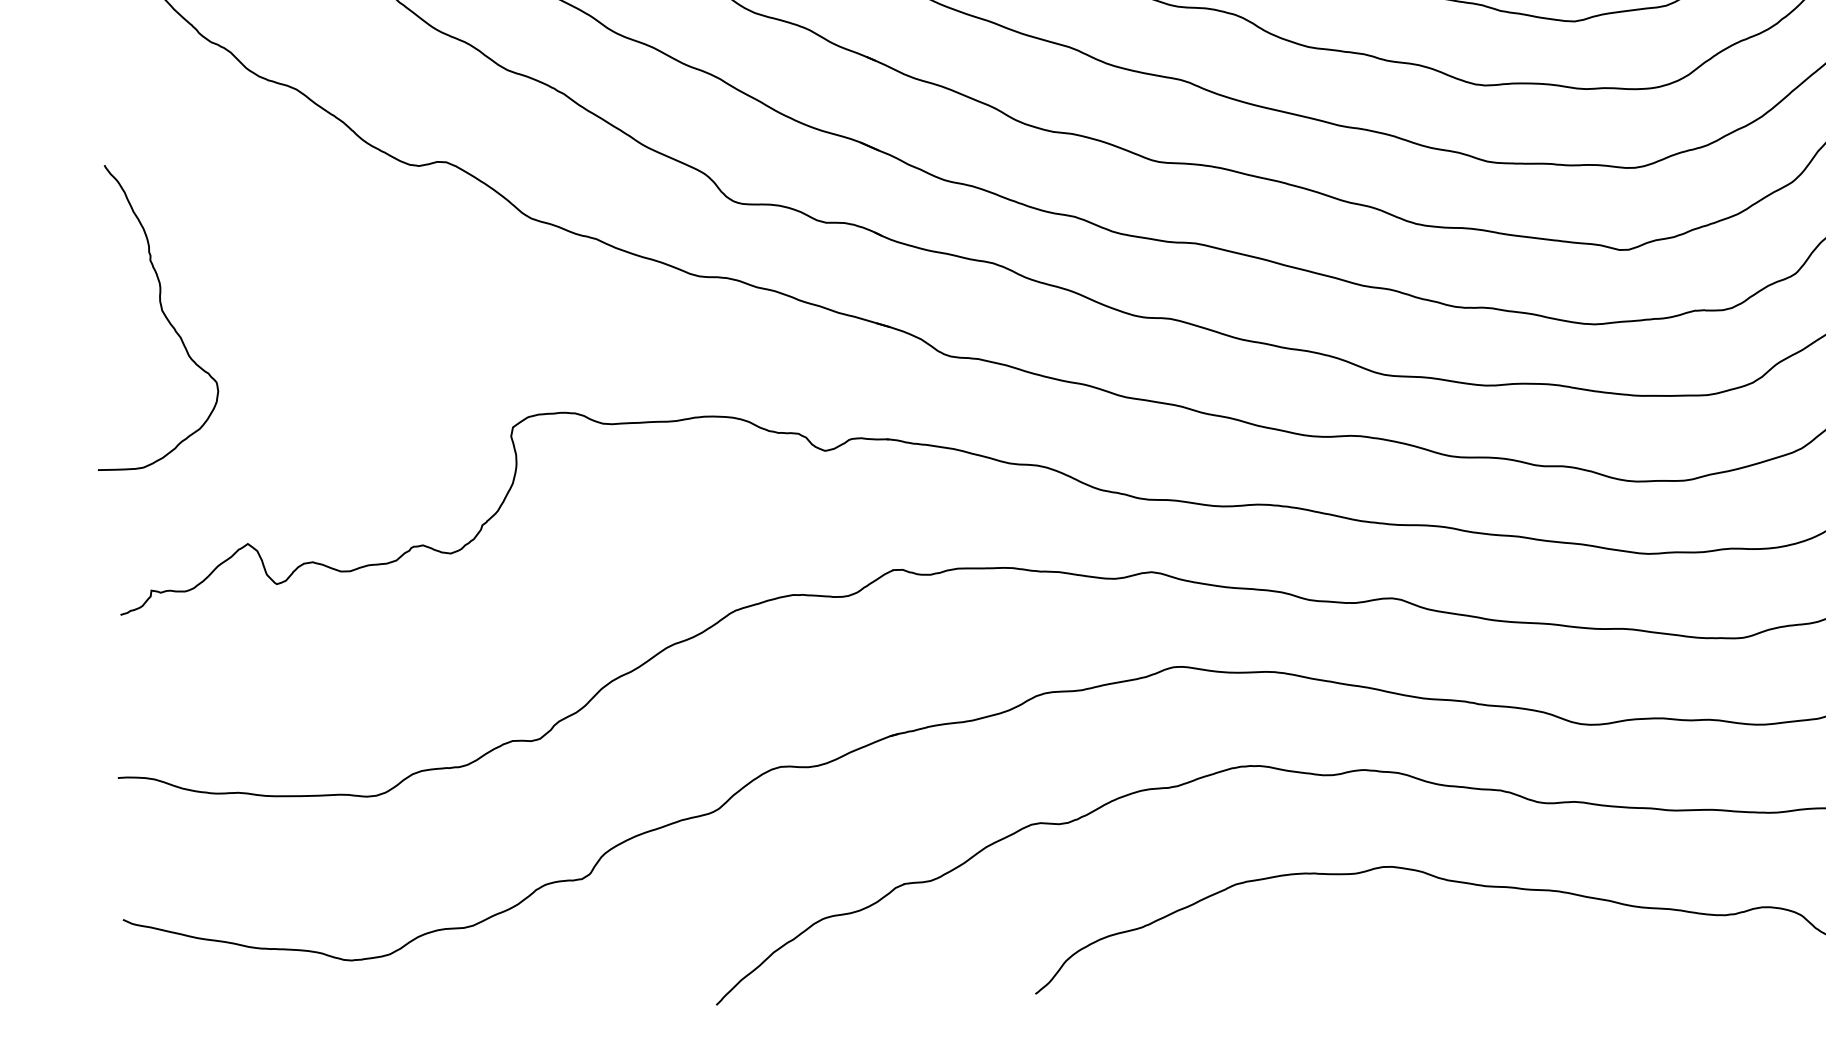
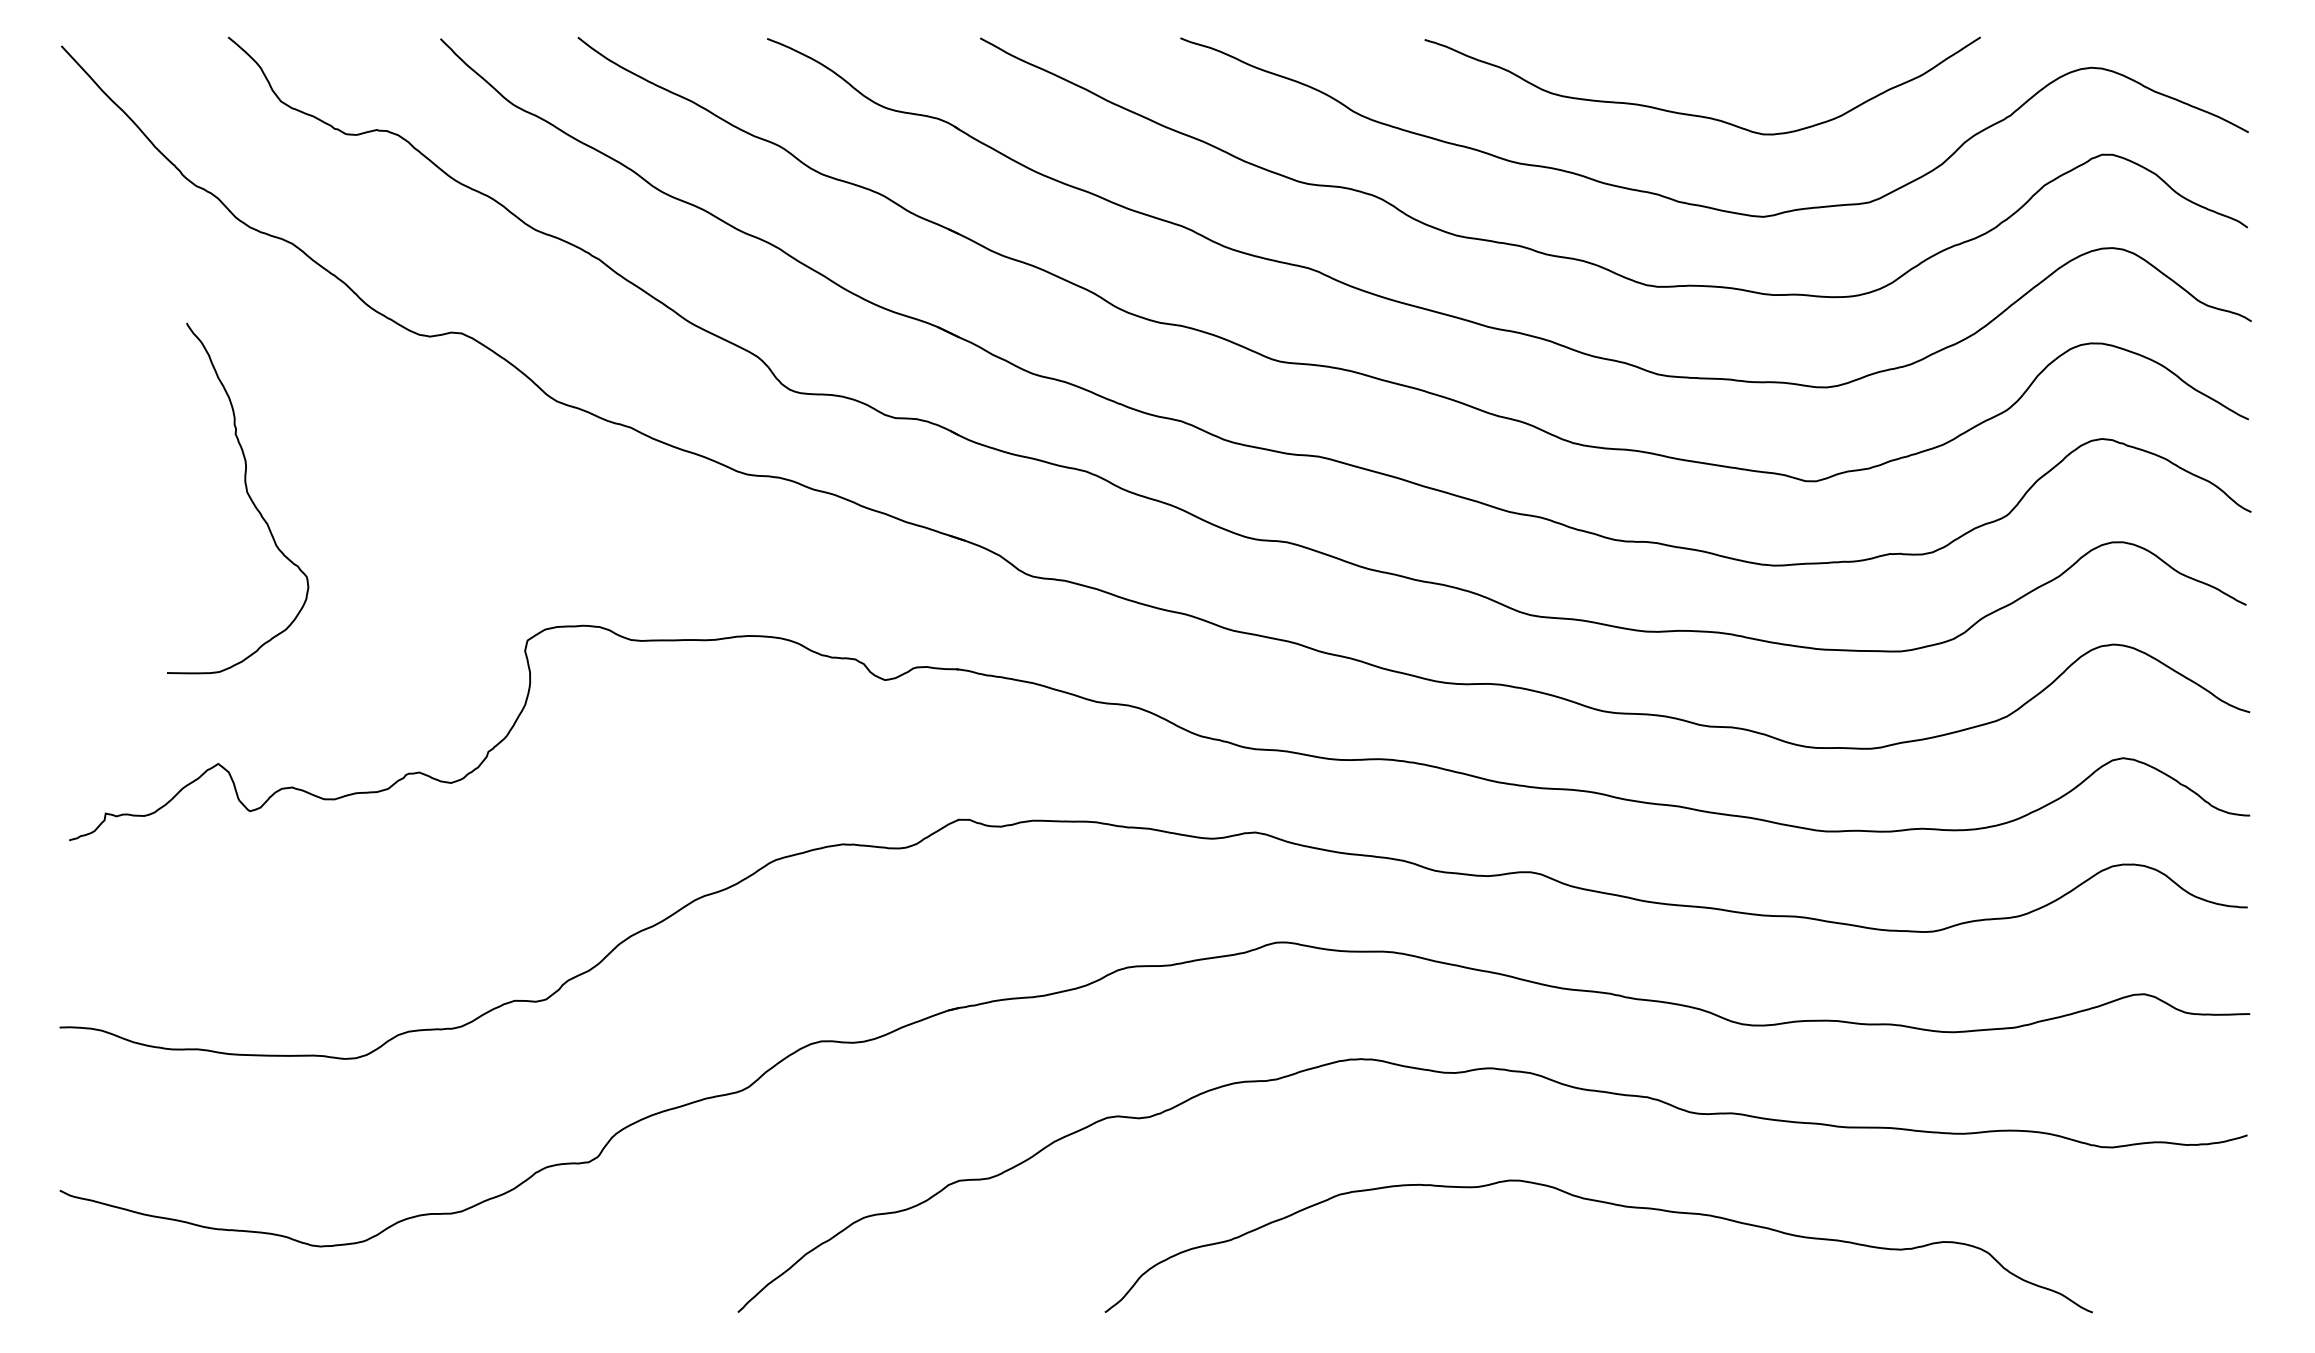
curve: (161, 311) -> (246, 493), moved

